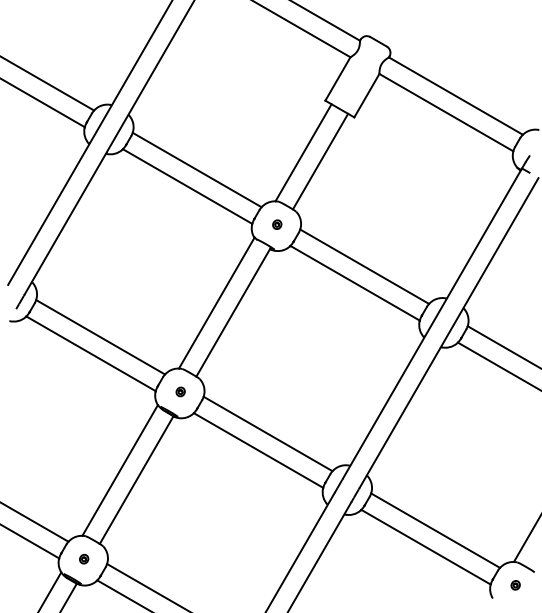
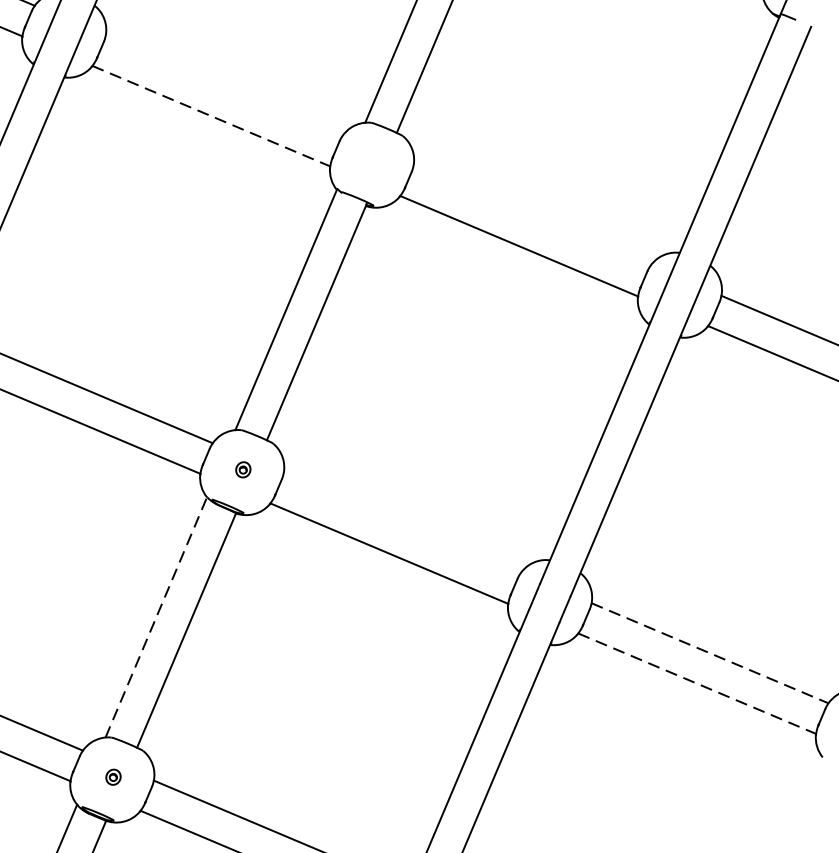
line: (196, 169) -> (222, 85), removed
line: (187, 186) -> (211, 116), solid -> dashed
part: (277, 224) -> (373, 162), removed
line: (364, 266) -> (531, 215), removed
line: (267, 433) -> (401, 522), removed
line: (120, 470) -> (156, 617), solid -> dashed
line: (436, 530) -> (711, 652), solid -> dashed
line: (426, 547) -> (698, 684), solid -> dashed

